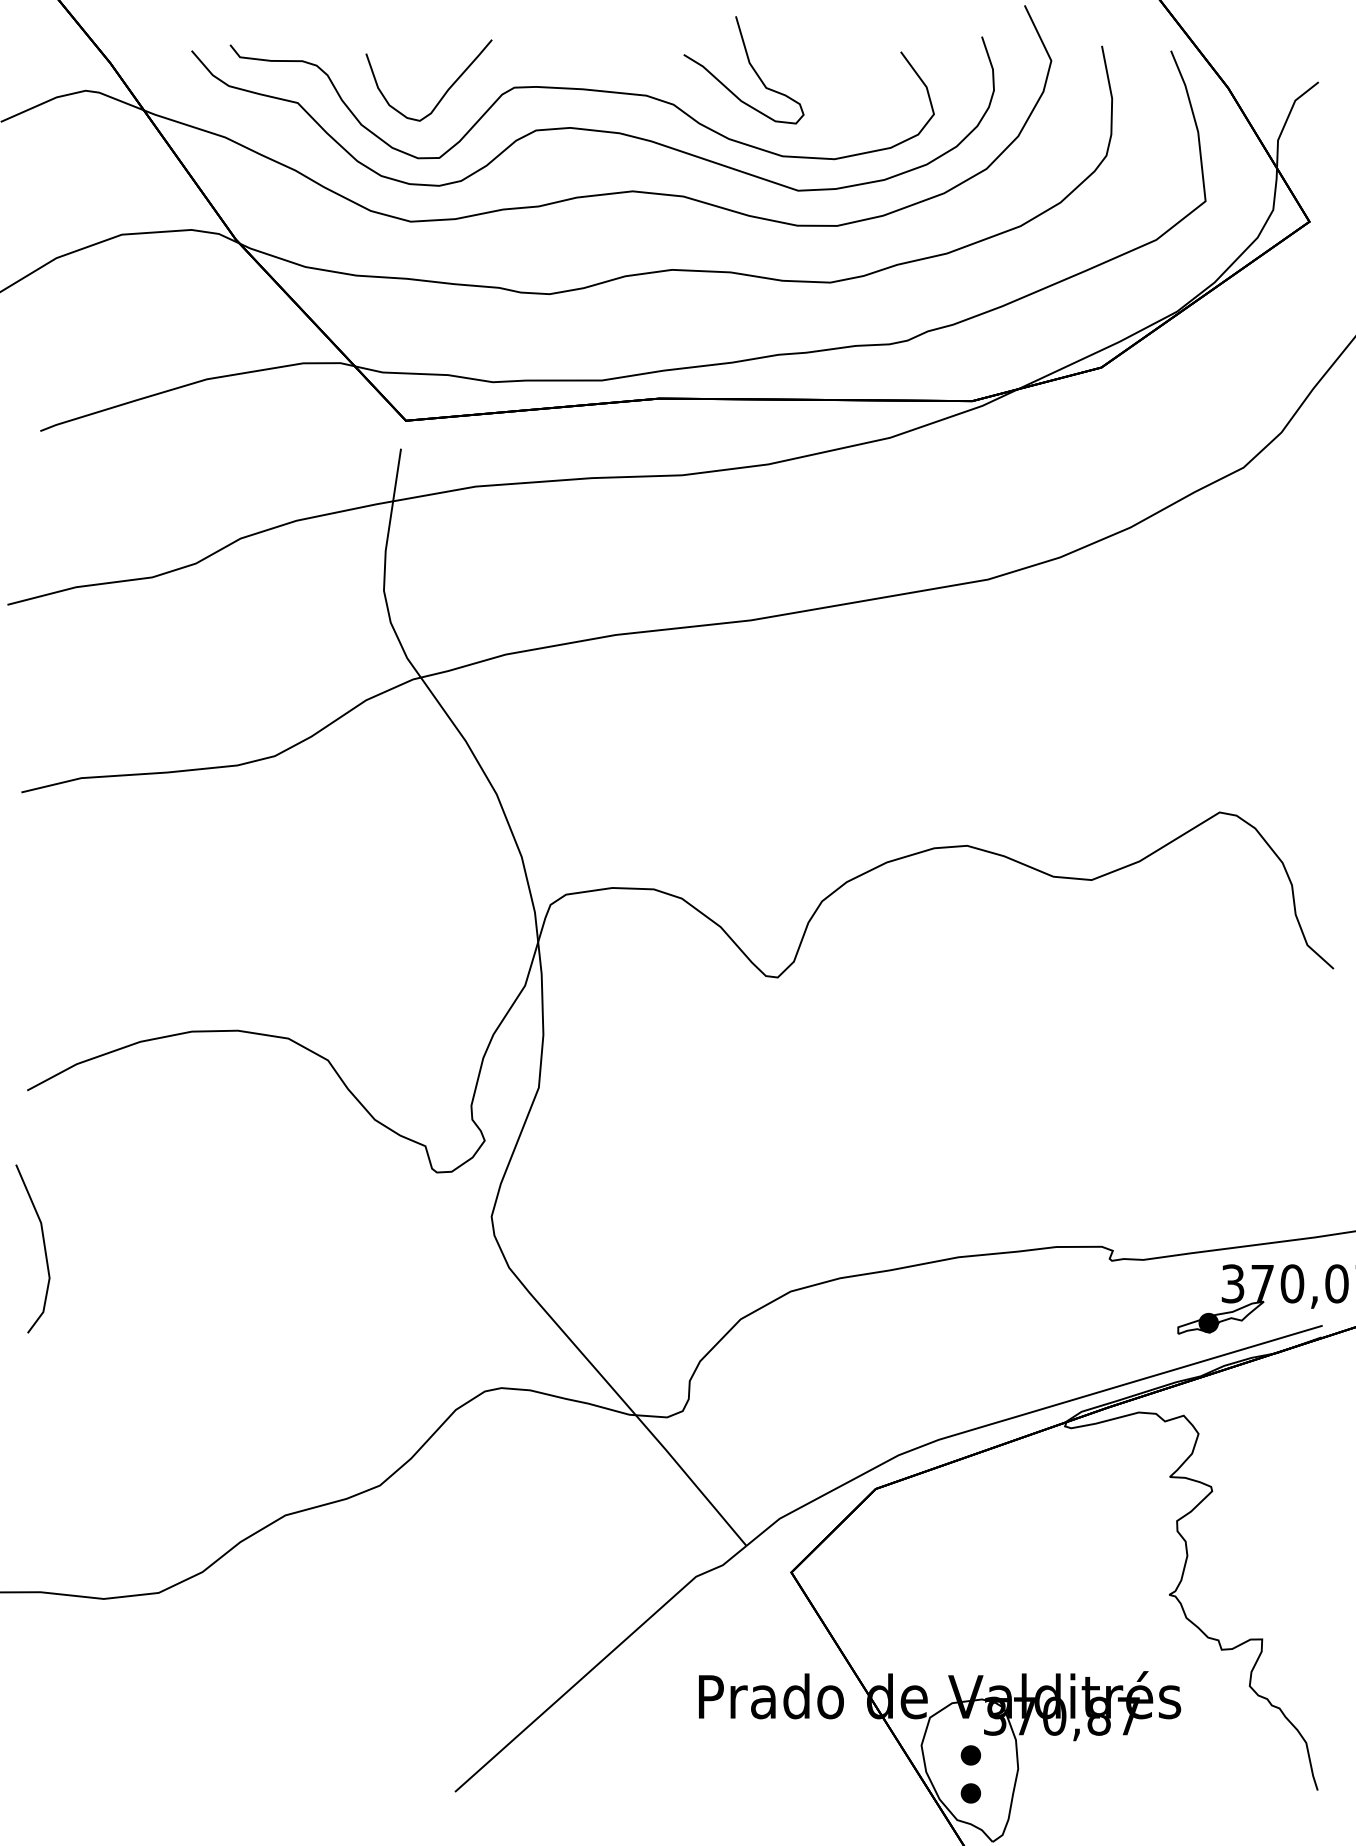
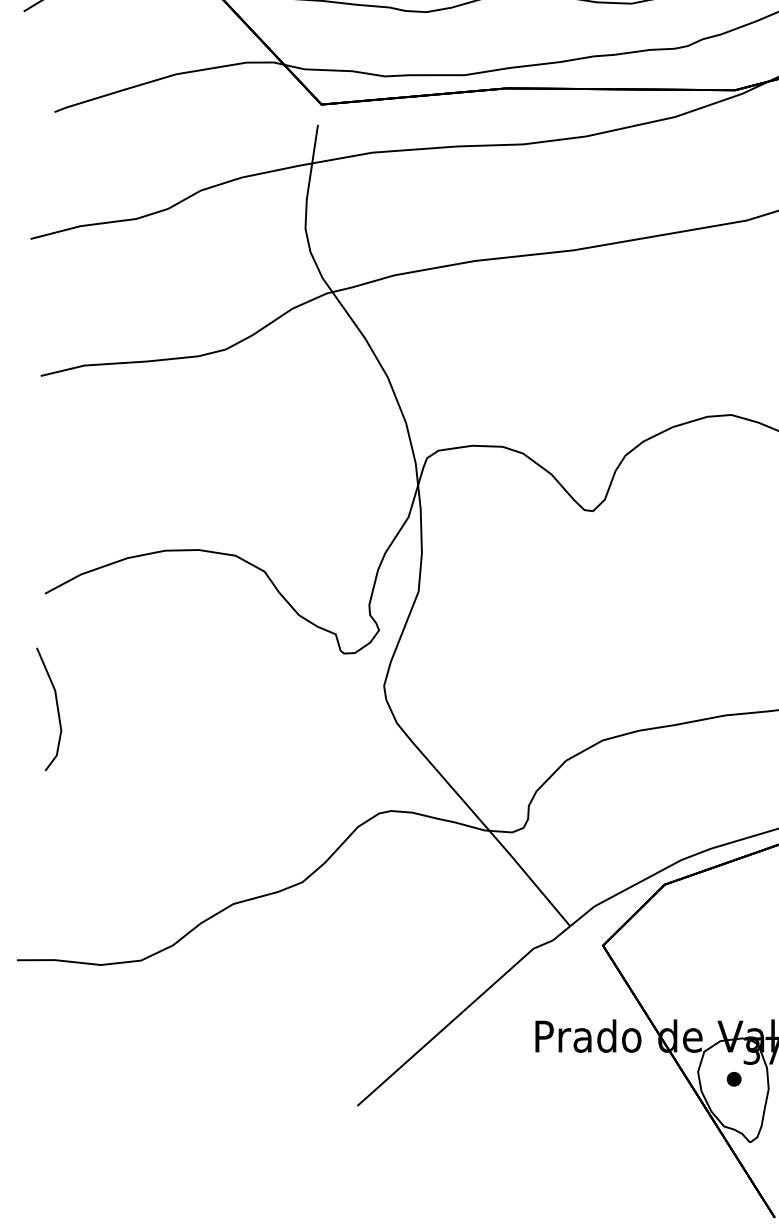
part: (970, 1793) -> (733, 1107), removed

